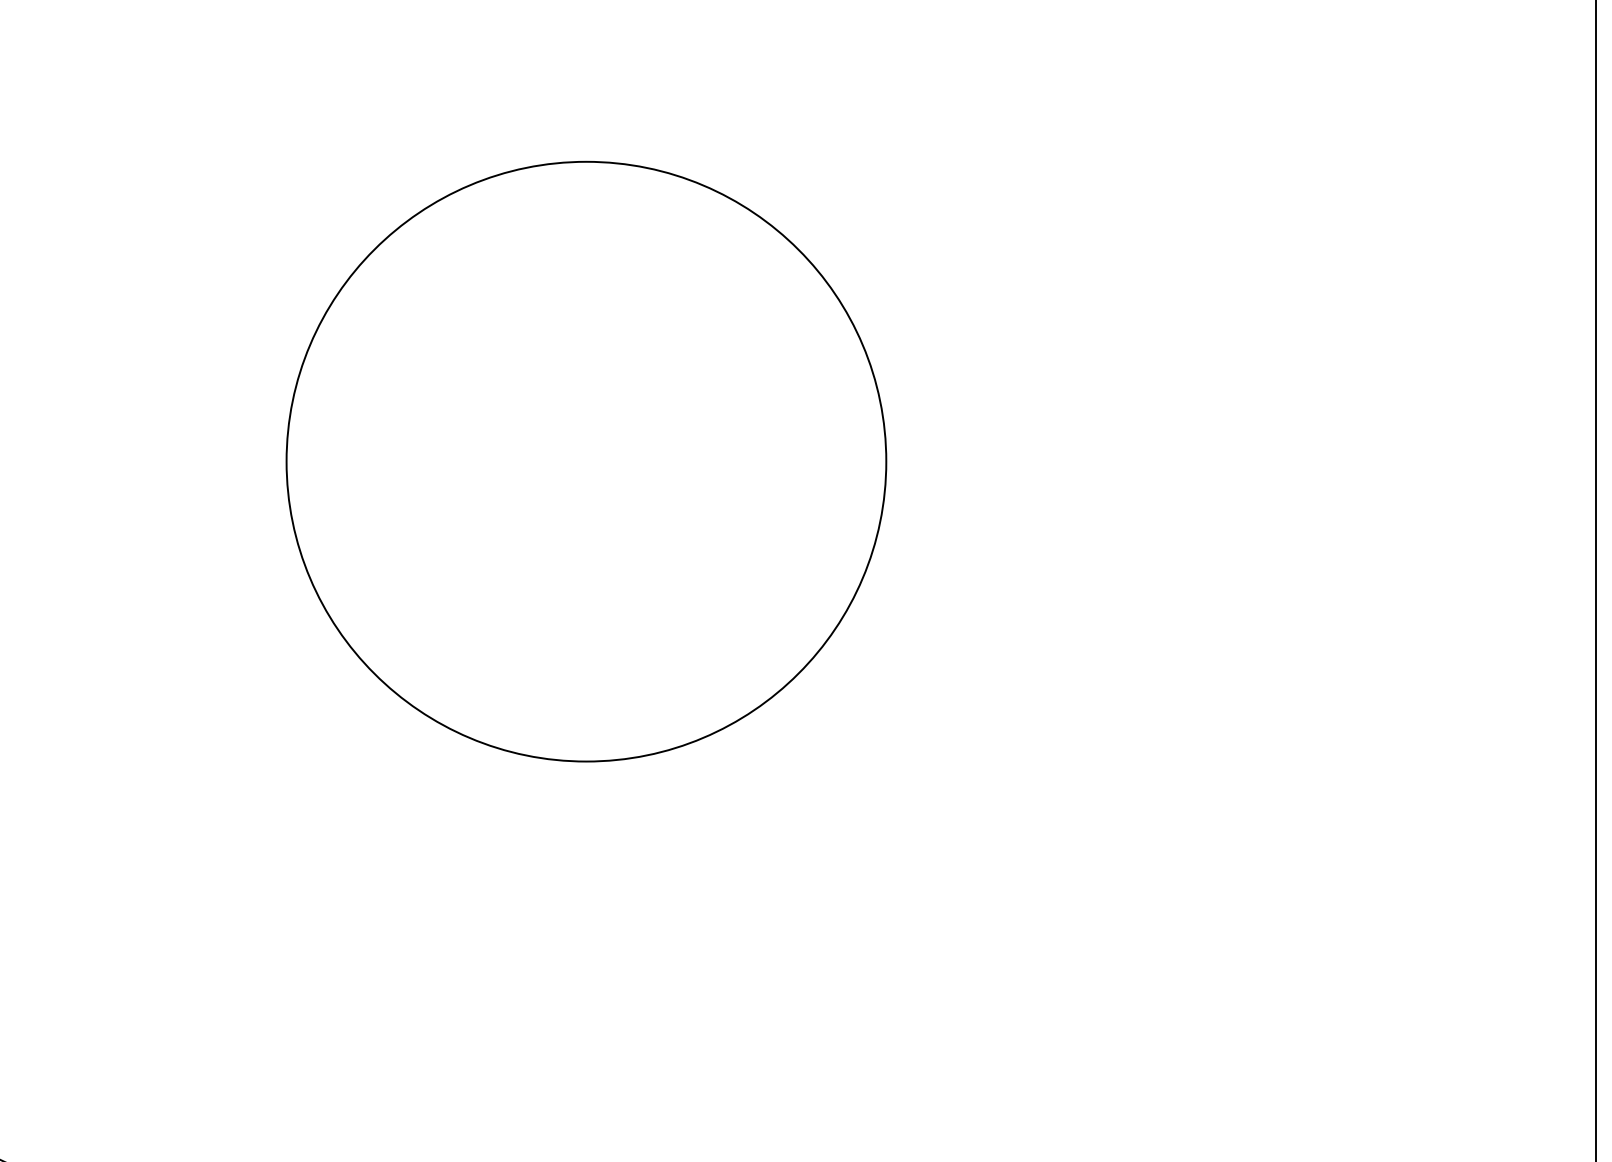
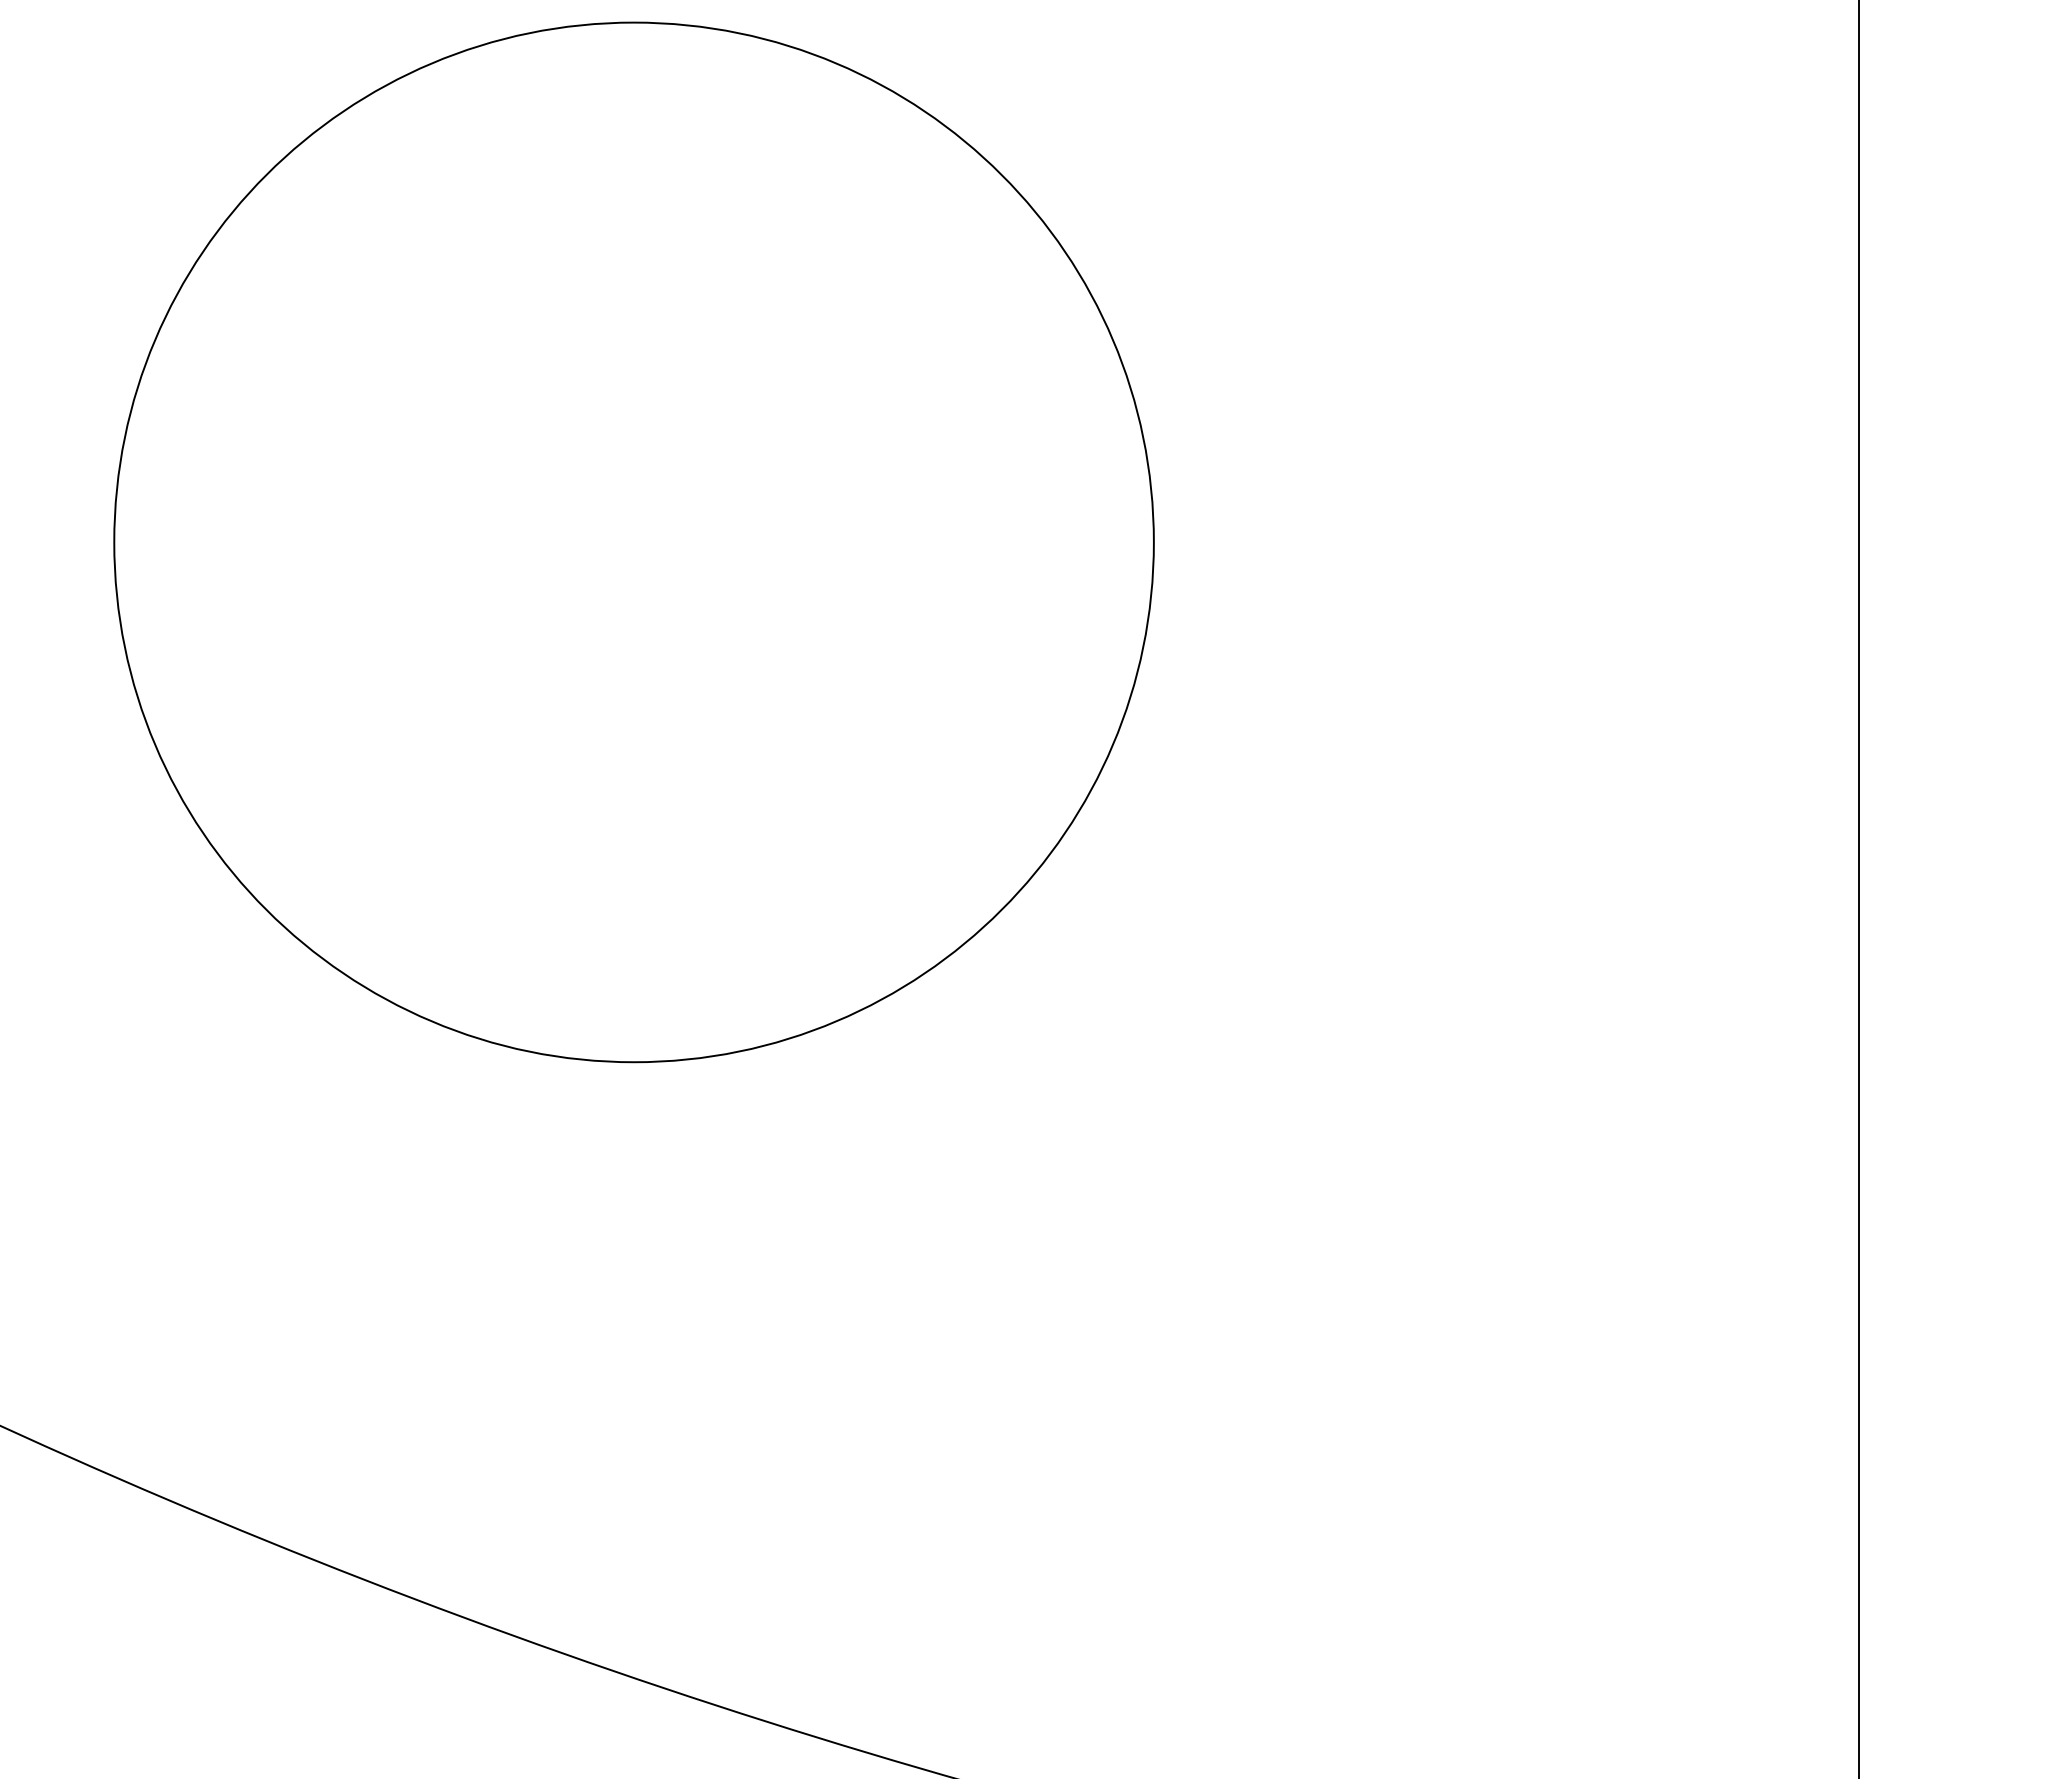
circle: (585, 461) -> (633, 542), size x1.43

